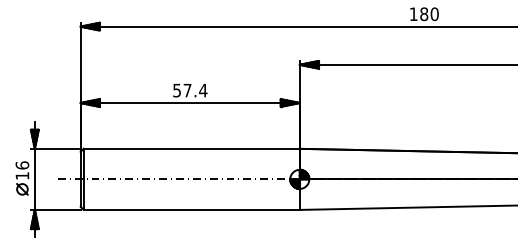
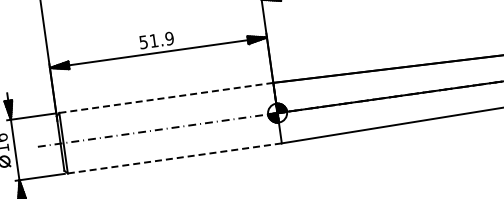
text: (195, 90) -> (161, 39), 57.4 -> 51.9
line: (191, 148) -> (166, 97), solid -> dashed
line: (192, 209) -> (175, 157), solid -> dashed

